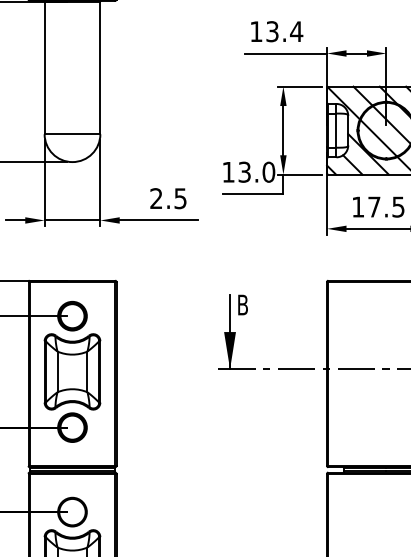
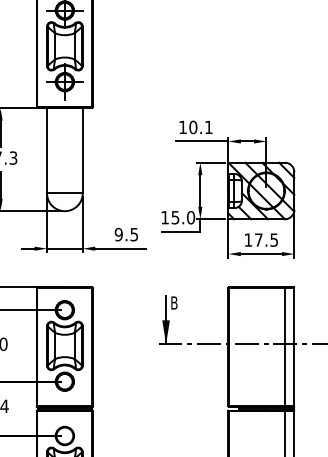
text: (285, 31) -> (201, 127), 13.4 -> 10.1
text: (244, 171) -> (175, 217), 13.0 -> 15.0
text: (155, 198) -> (118, 234), 2.5 -> 9.5

